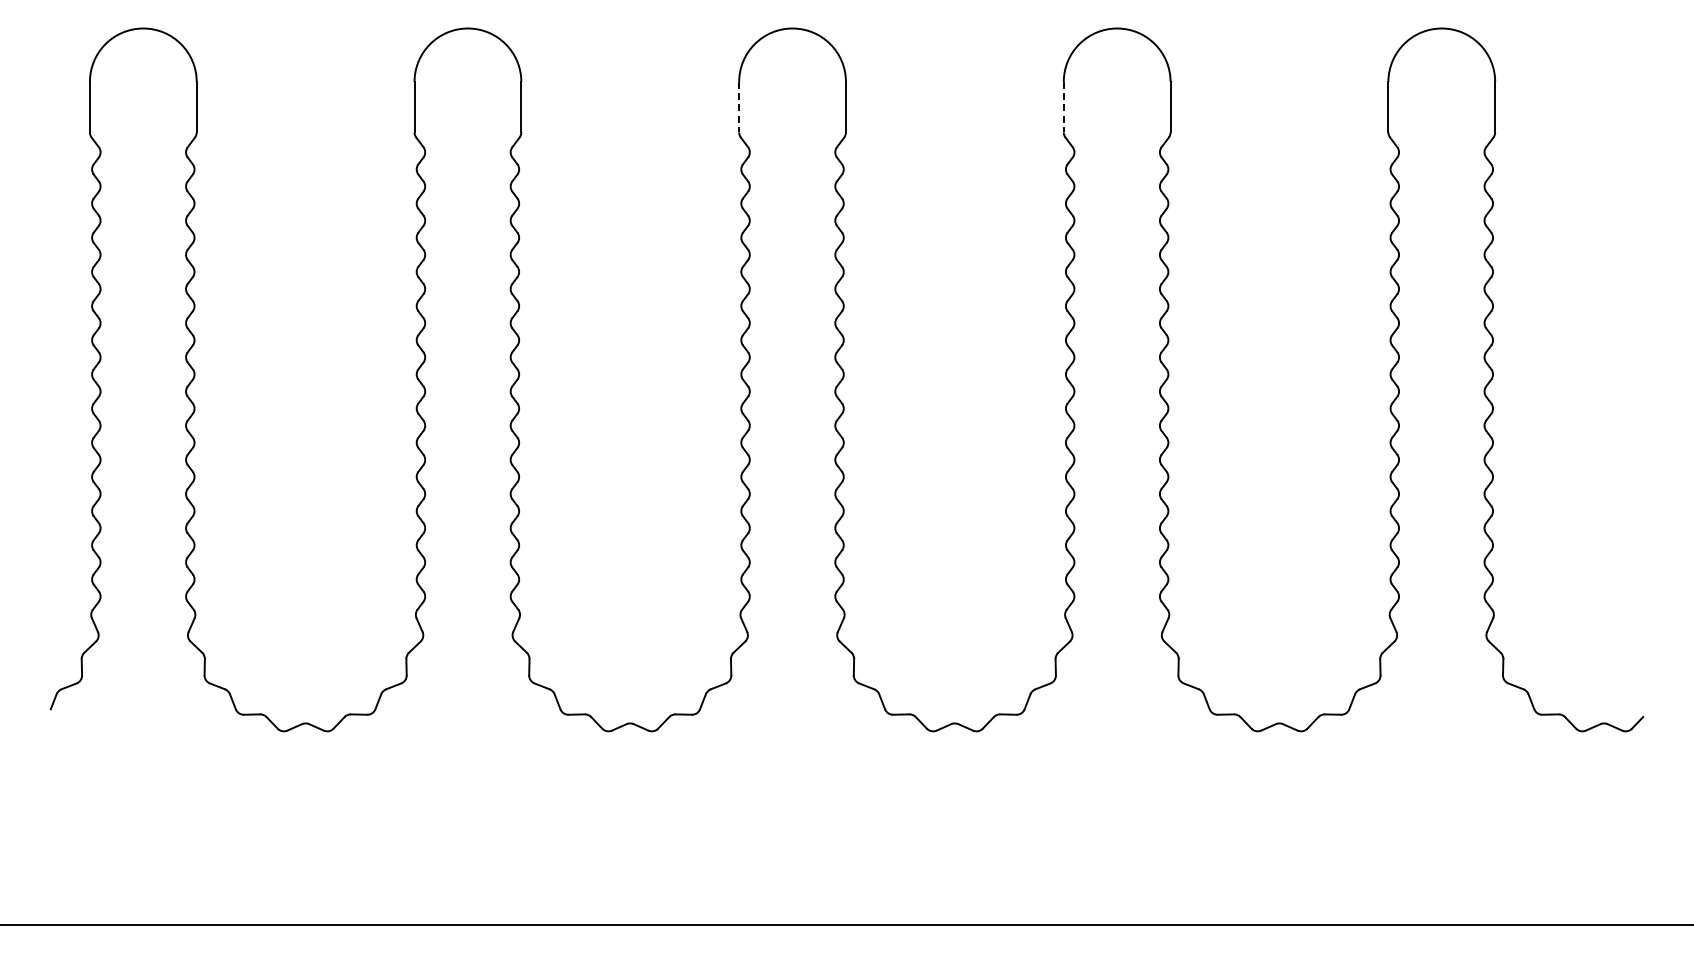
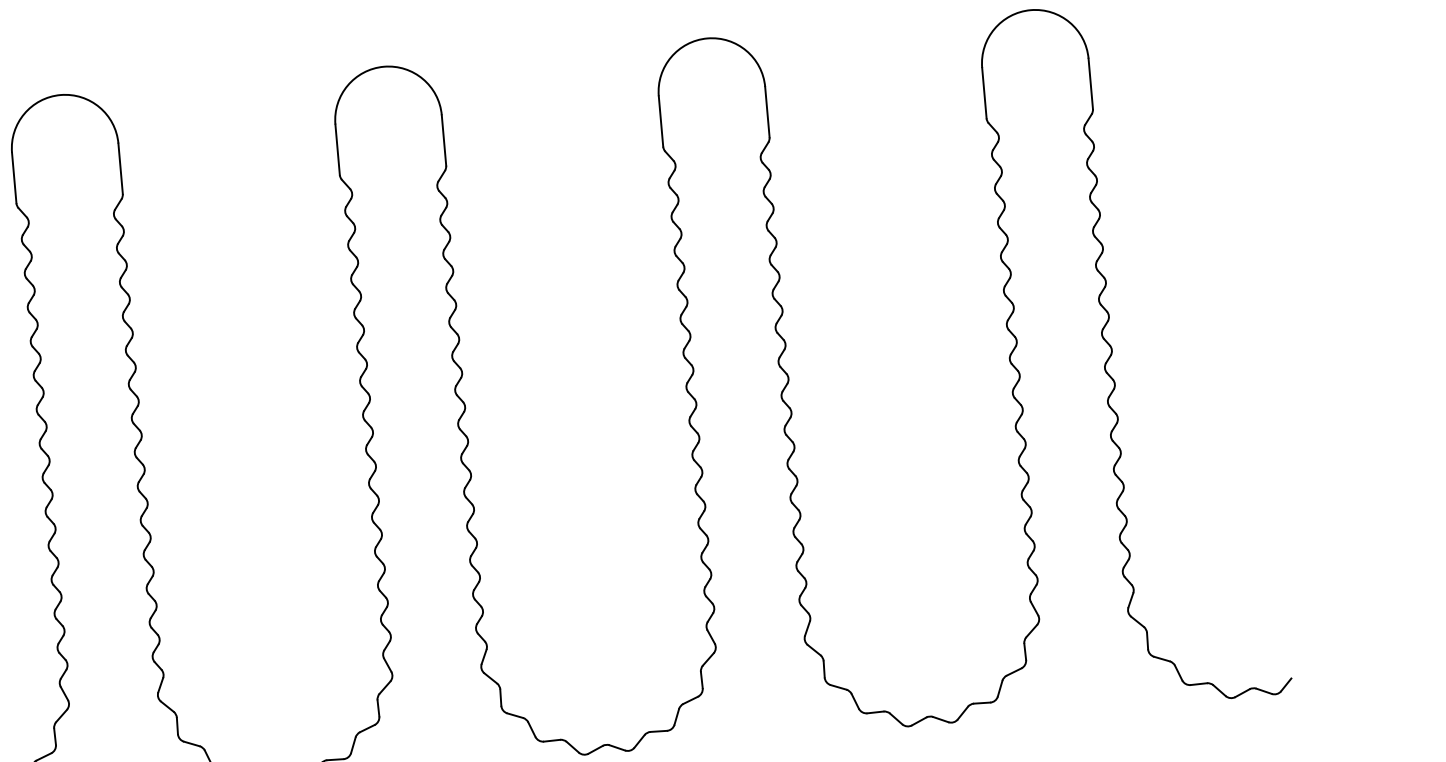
line: (739, 107) -> (337, 150), dashed -> solid
line: (1063, 107) -> (660, 121), dashed -> solid

